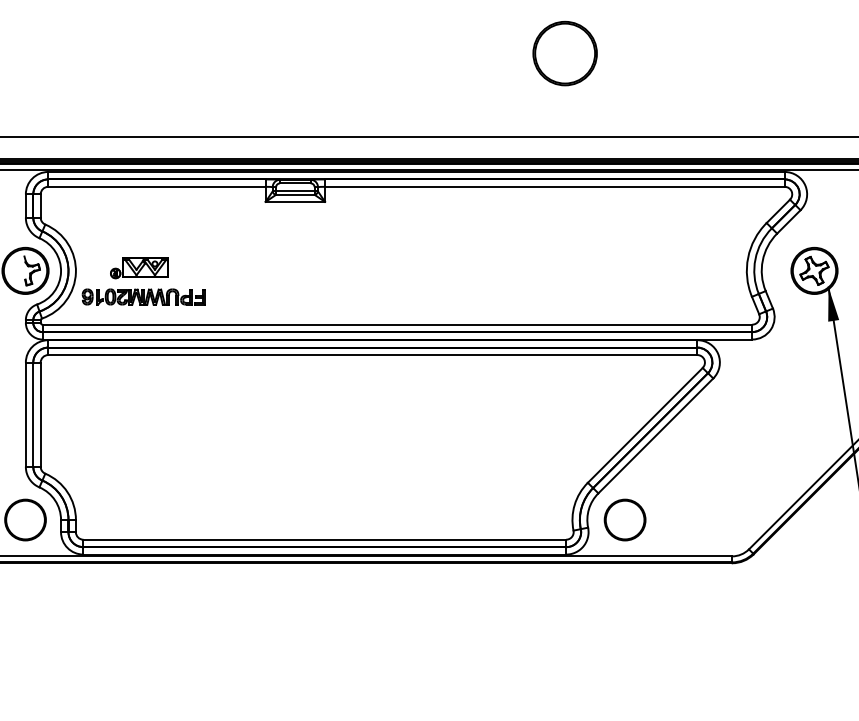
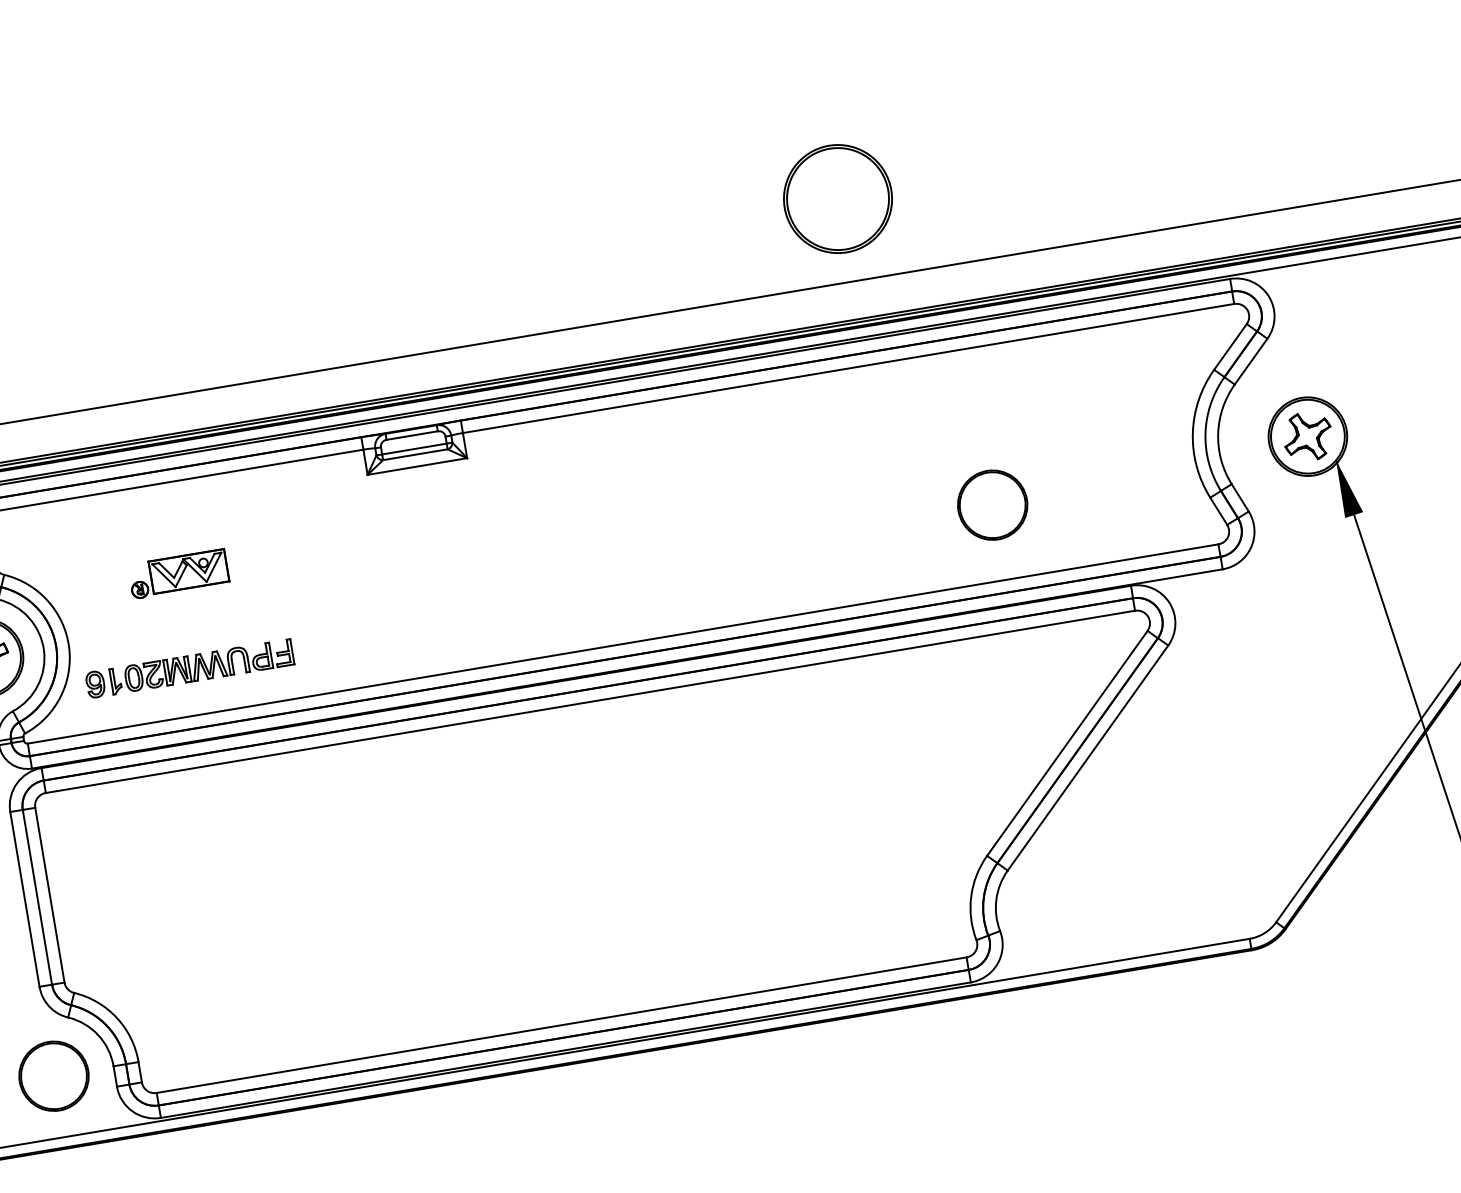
part: (564, 53) -> (836, 199), moved
part: (139, 268) -> (178, 574), moved
part: (624, 519) -> (991, 504), moved

